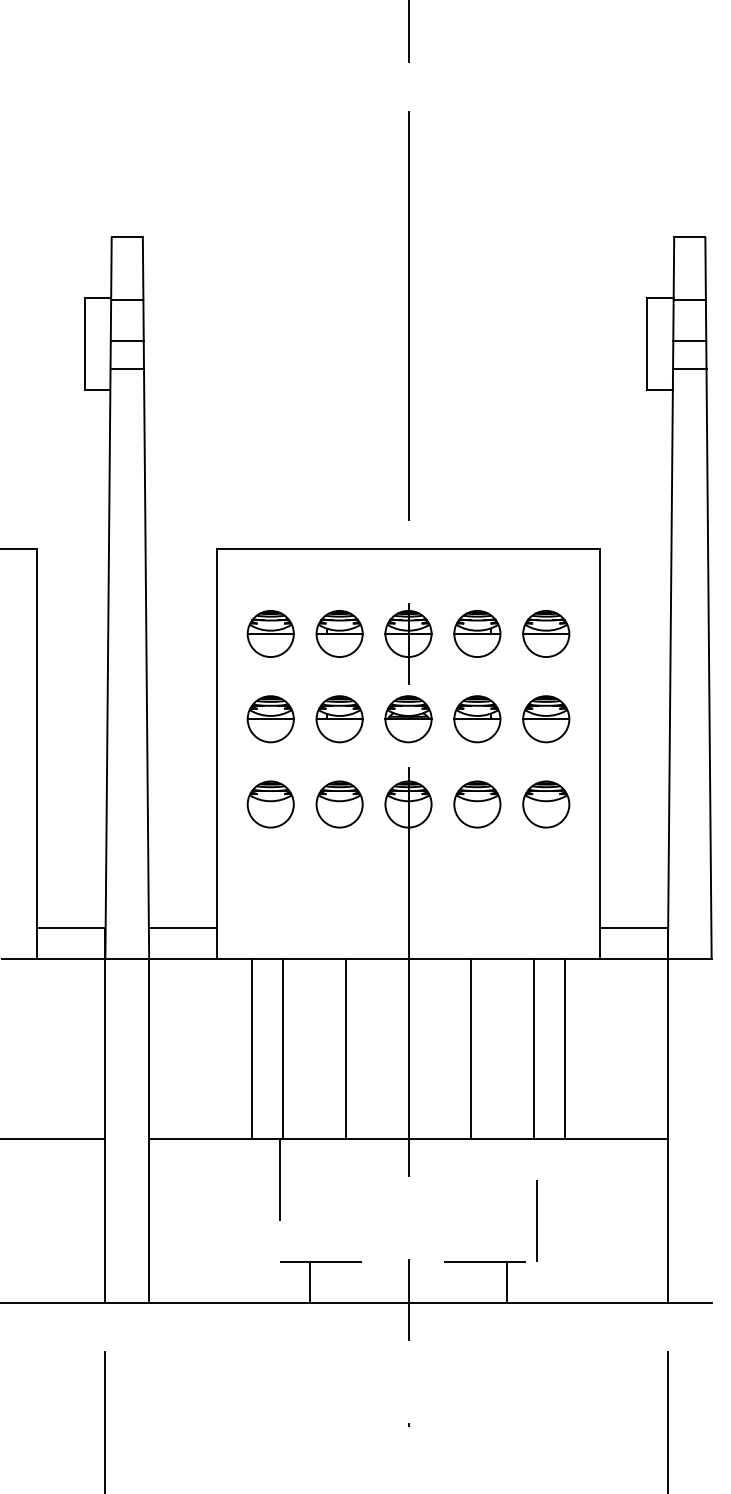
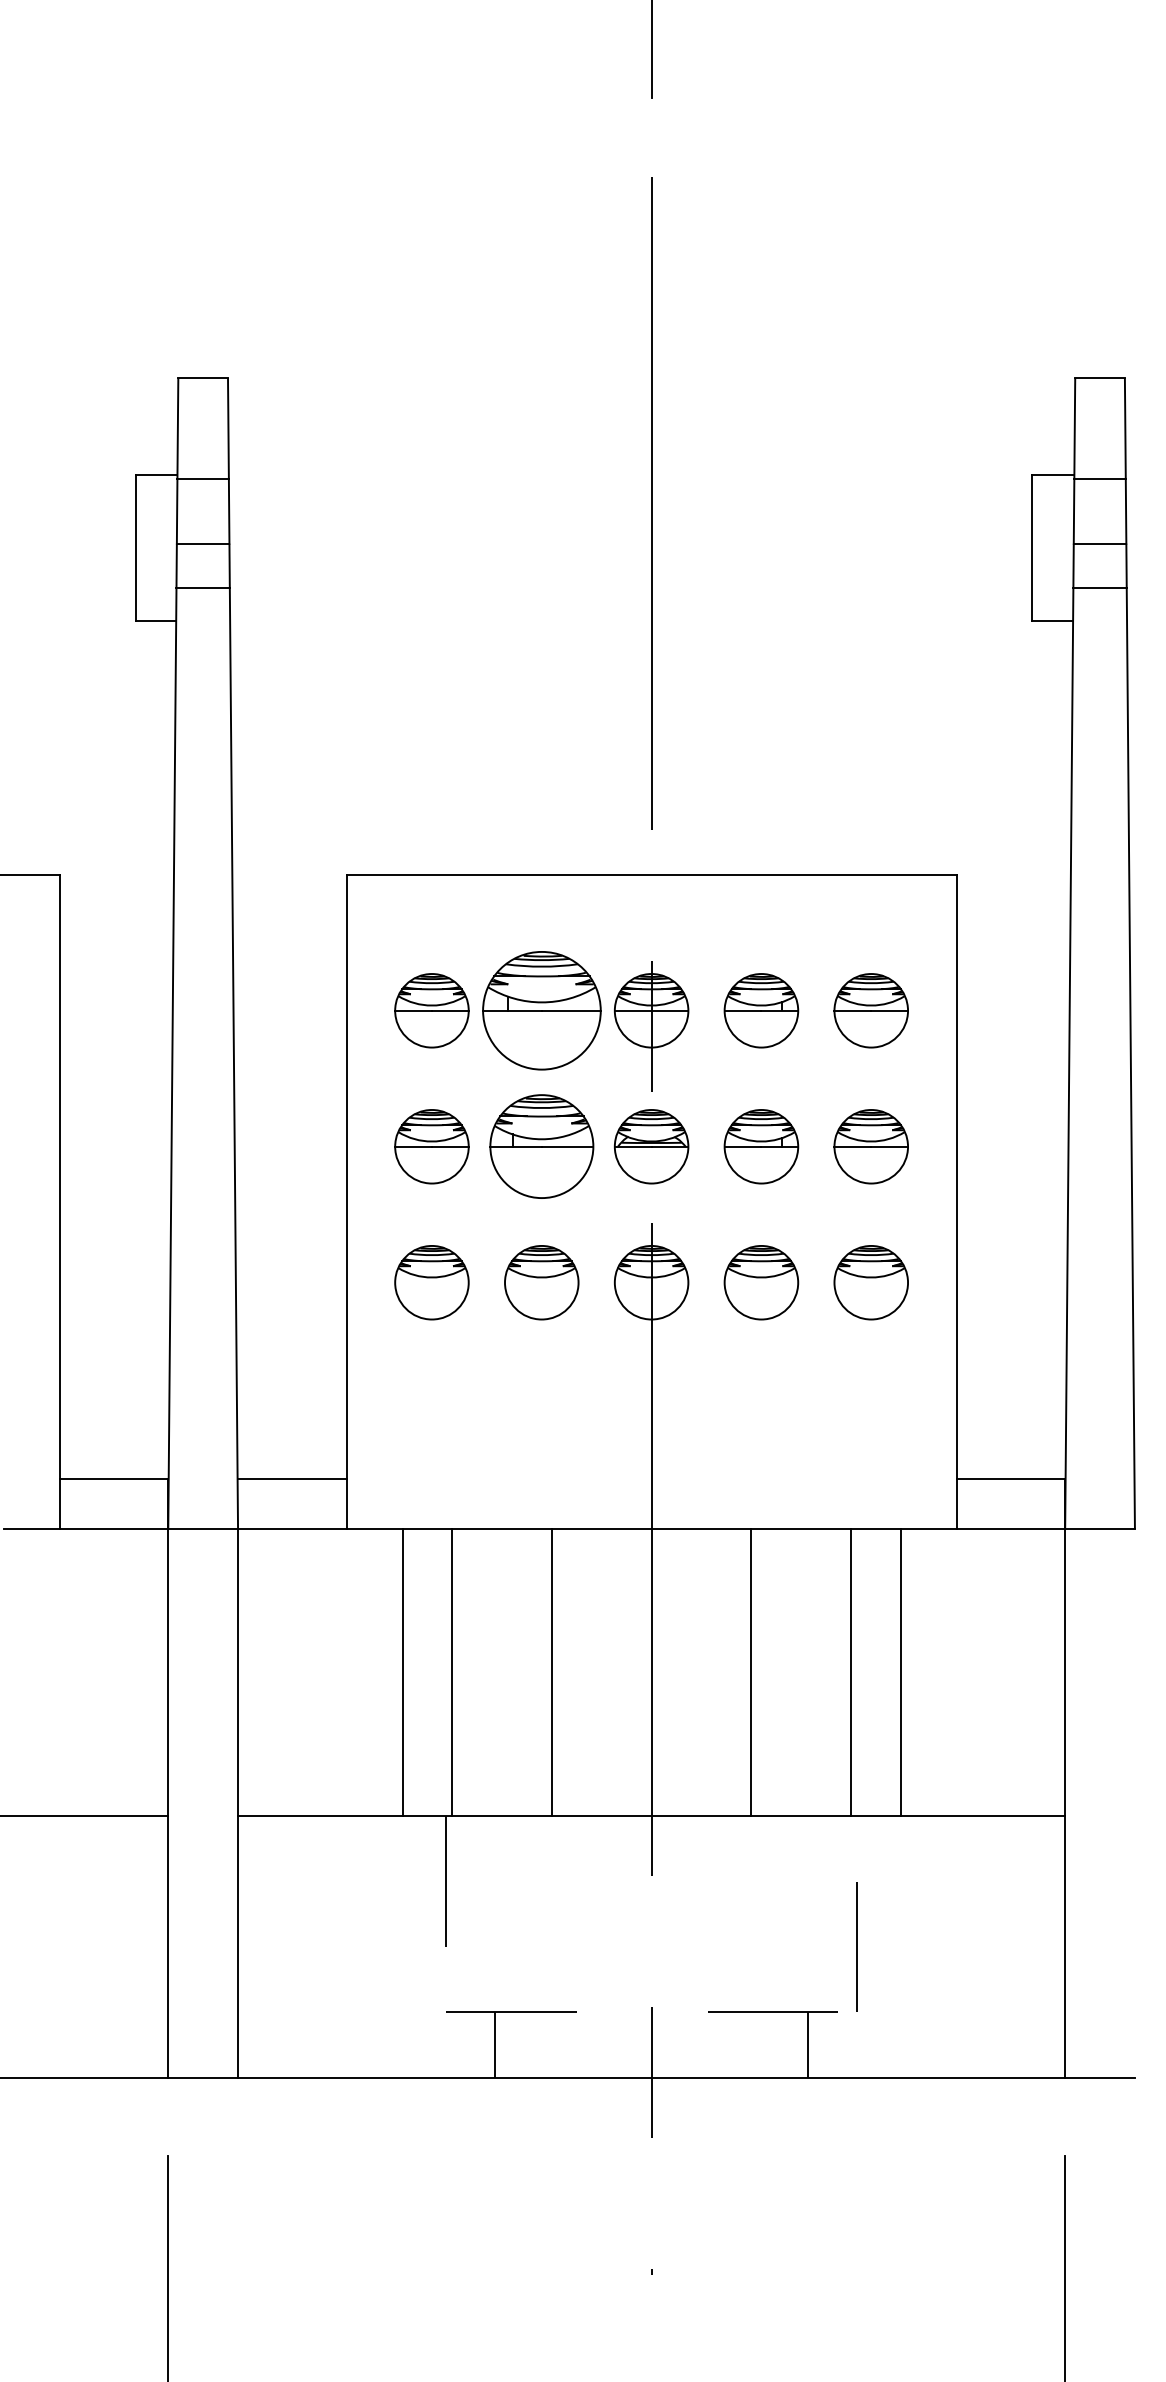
part: (339, 633) -> (541, 1010), size x1.6
part: (339, 719) -> (541, 1147), size x1.4

